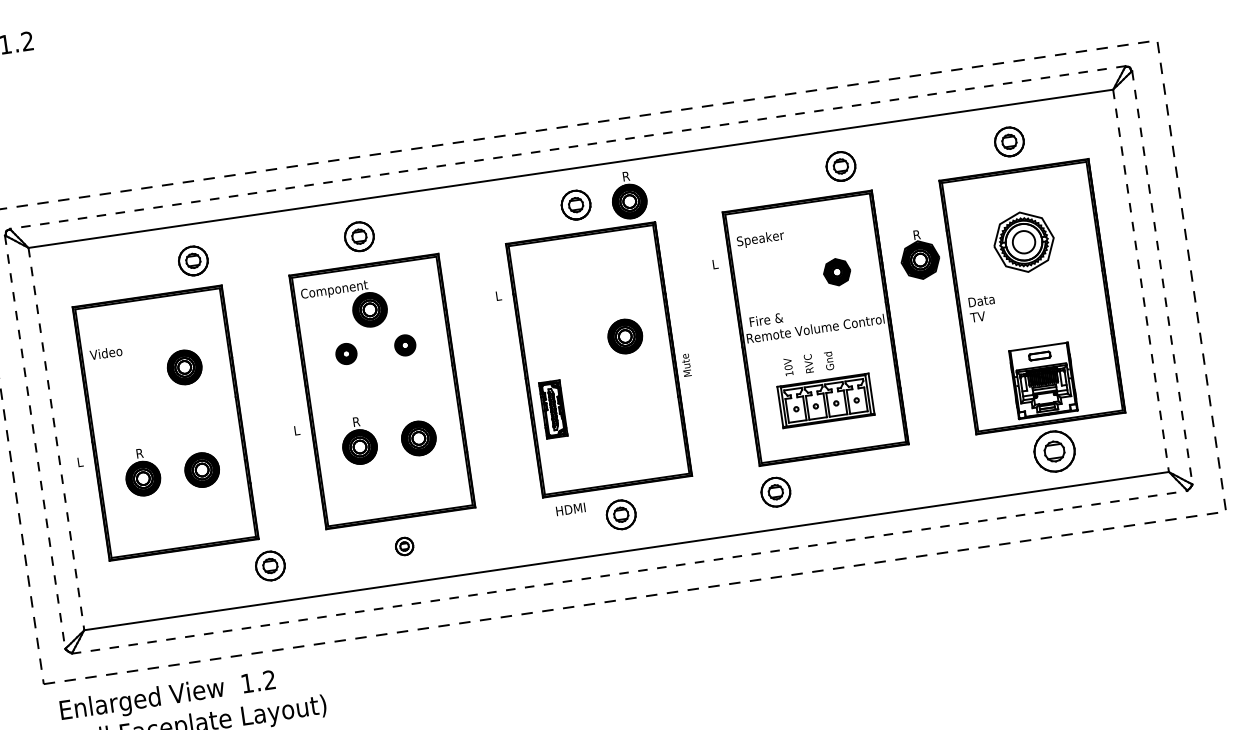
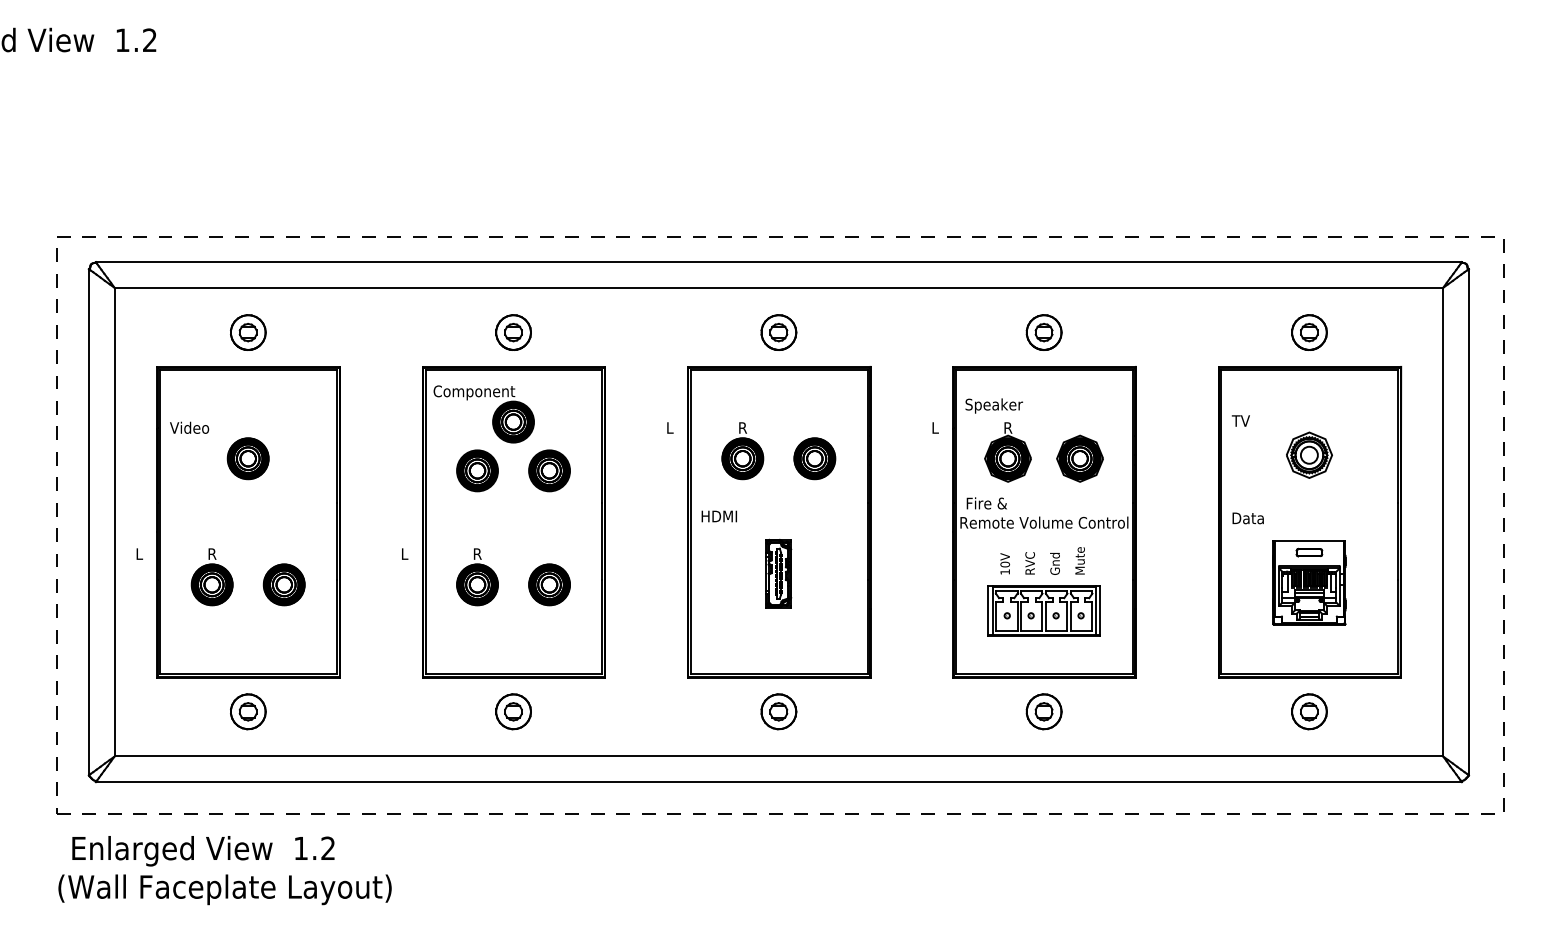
line: (567, 147) -> (778, 262), dashed -> solid
part: (840, 166) -> (1043, 332), moved
part: (628, 195) -> (742, 451), moved
part: (1024, 241) -> (1309, 454), size x0.62
part: (919, 255) -> (1007, 452), moved
part: (193, 260) -> (248, 332), moved
part: (836, 272) -> (1079, 458), size x1.43
line: (1162, 278) -> (1468, 522), dashed -> solid
line: (1140, 281) -> (1442, 522), dashed -> solid
text: (977, 316) -> (1240, 420), moved
part: (624, 336) -> (814, 458), moved
part: (405, 345) -> (549, 470), size x1.67
part: (346, 353) -> (477, 470), size x1.67
text: (685, 365) -> (1079, 560), moved
part: (184, 367) -> (247, 458), moved
part: (1043, 380) -> (1309, 582), moved
part: (553, 409) -> (778, 573), moved
line: (56, 439) -> (114, 522), dashed -> solid
line: (34, 442) -> (88, 522), dashed -> solid
part: (1054, 451) -> (1309, 711), size x0.71
part: (775, 492) -> (1043, 711), moved
text: (570, 509) -> (718, 516), moved
part: (404, 546) -> (513, 711), size x1.67
part: (270, 565) -> (248, 711), moved
line: (630, 572) -> (779, 782), dashed -> solid

